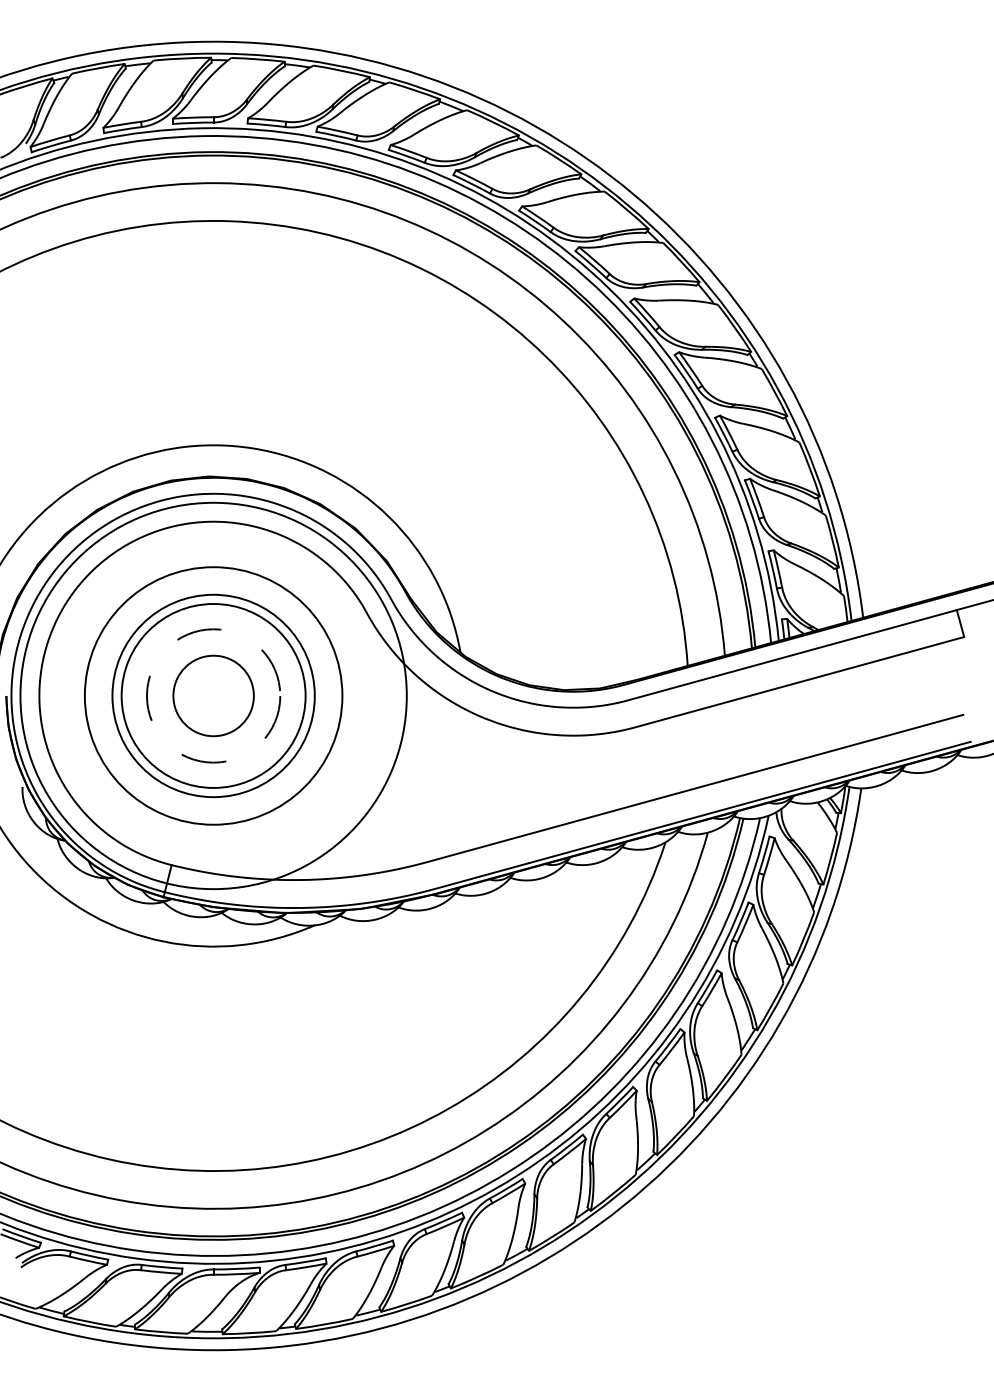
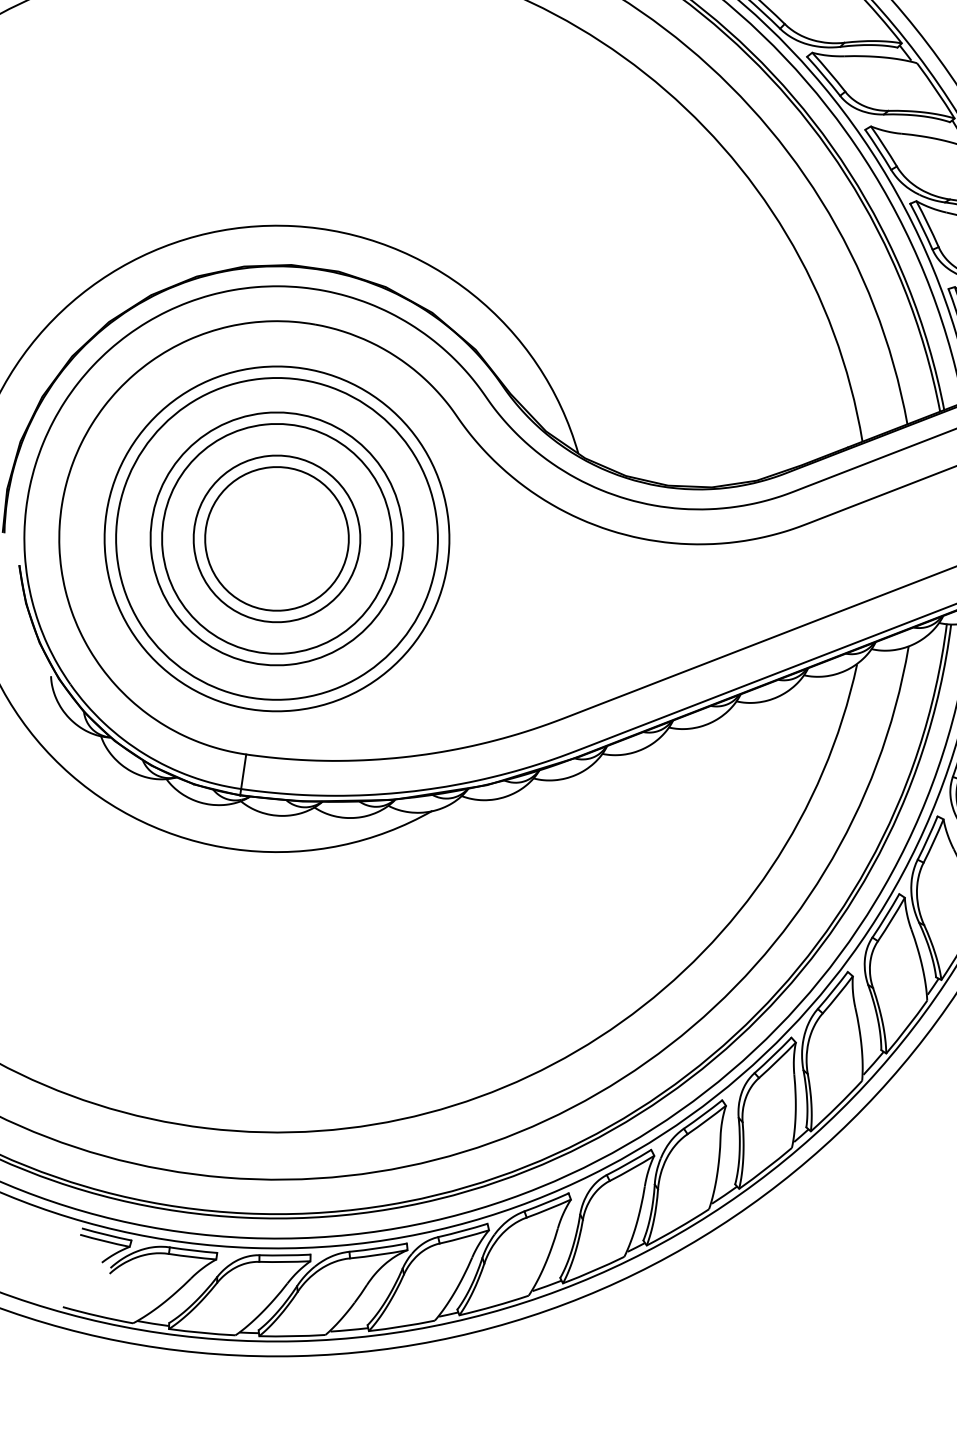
circle: (213, 695) -> (276, 538), dashed -> solid
circle: (213, 695) -> (276, 538), size x0.71
circle: (213, 695) -> (276, 538), size x1.43

